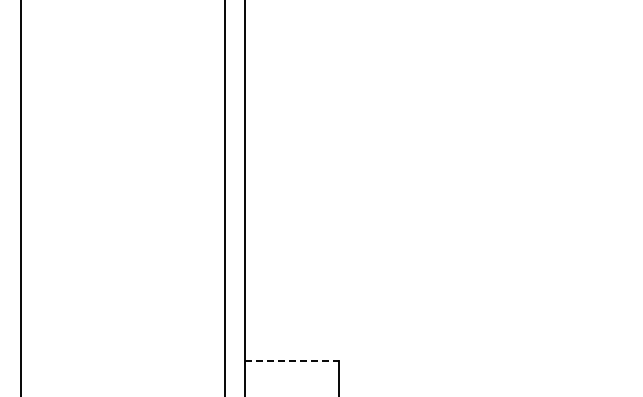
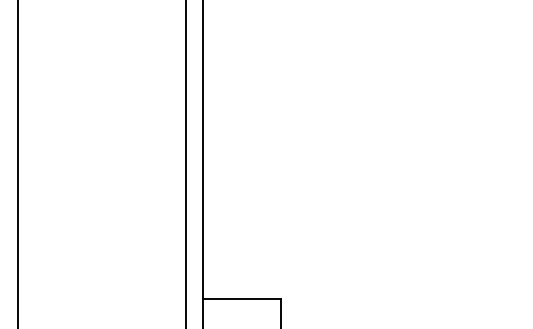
line: (292, 360) -> (242, 298), dashed -> solid

